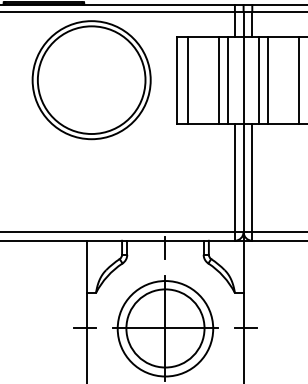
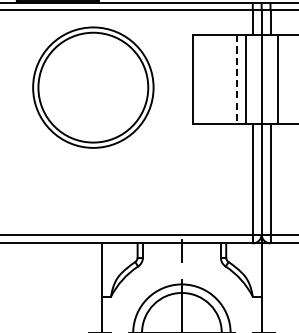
line: (188, 79) -> (205, 78), removed
line: (267, 79) -> (286, 78), removed
part: (91, 80) -> (93, 87), moved
line: (219, 80) -> (237, 79), solid -> dashed

